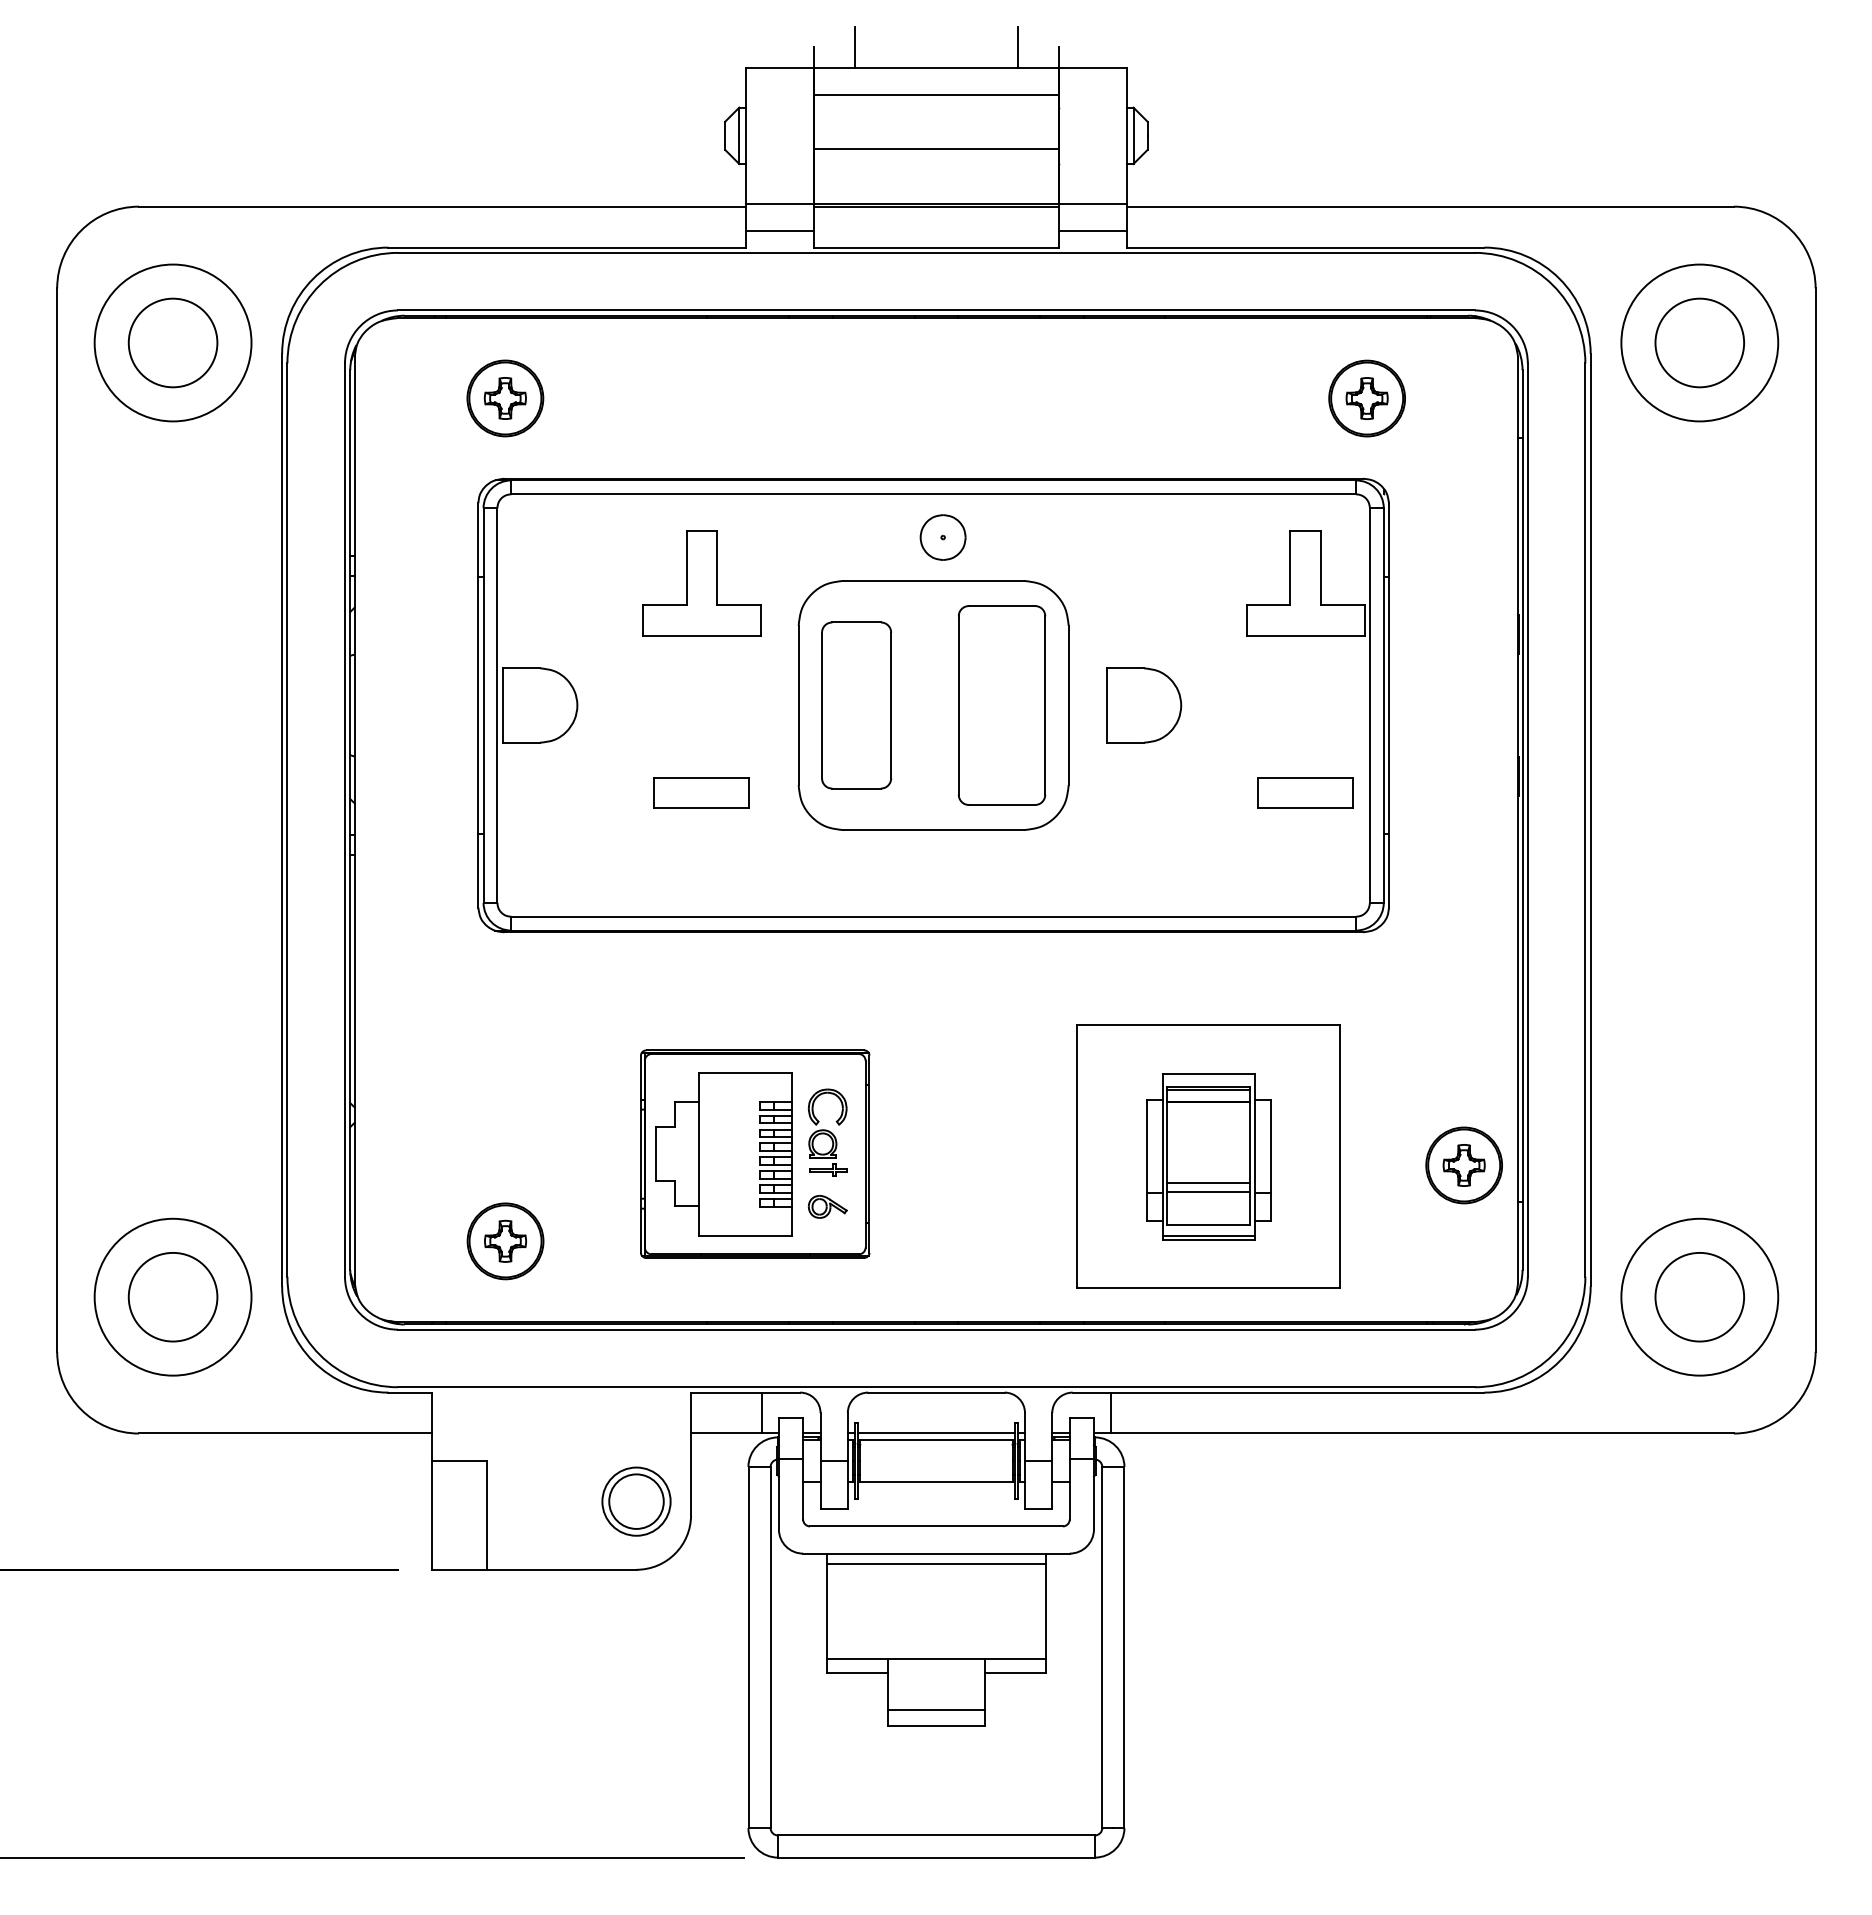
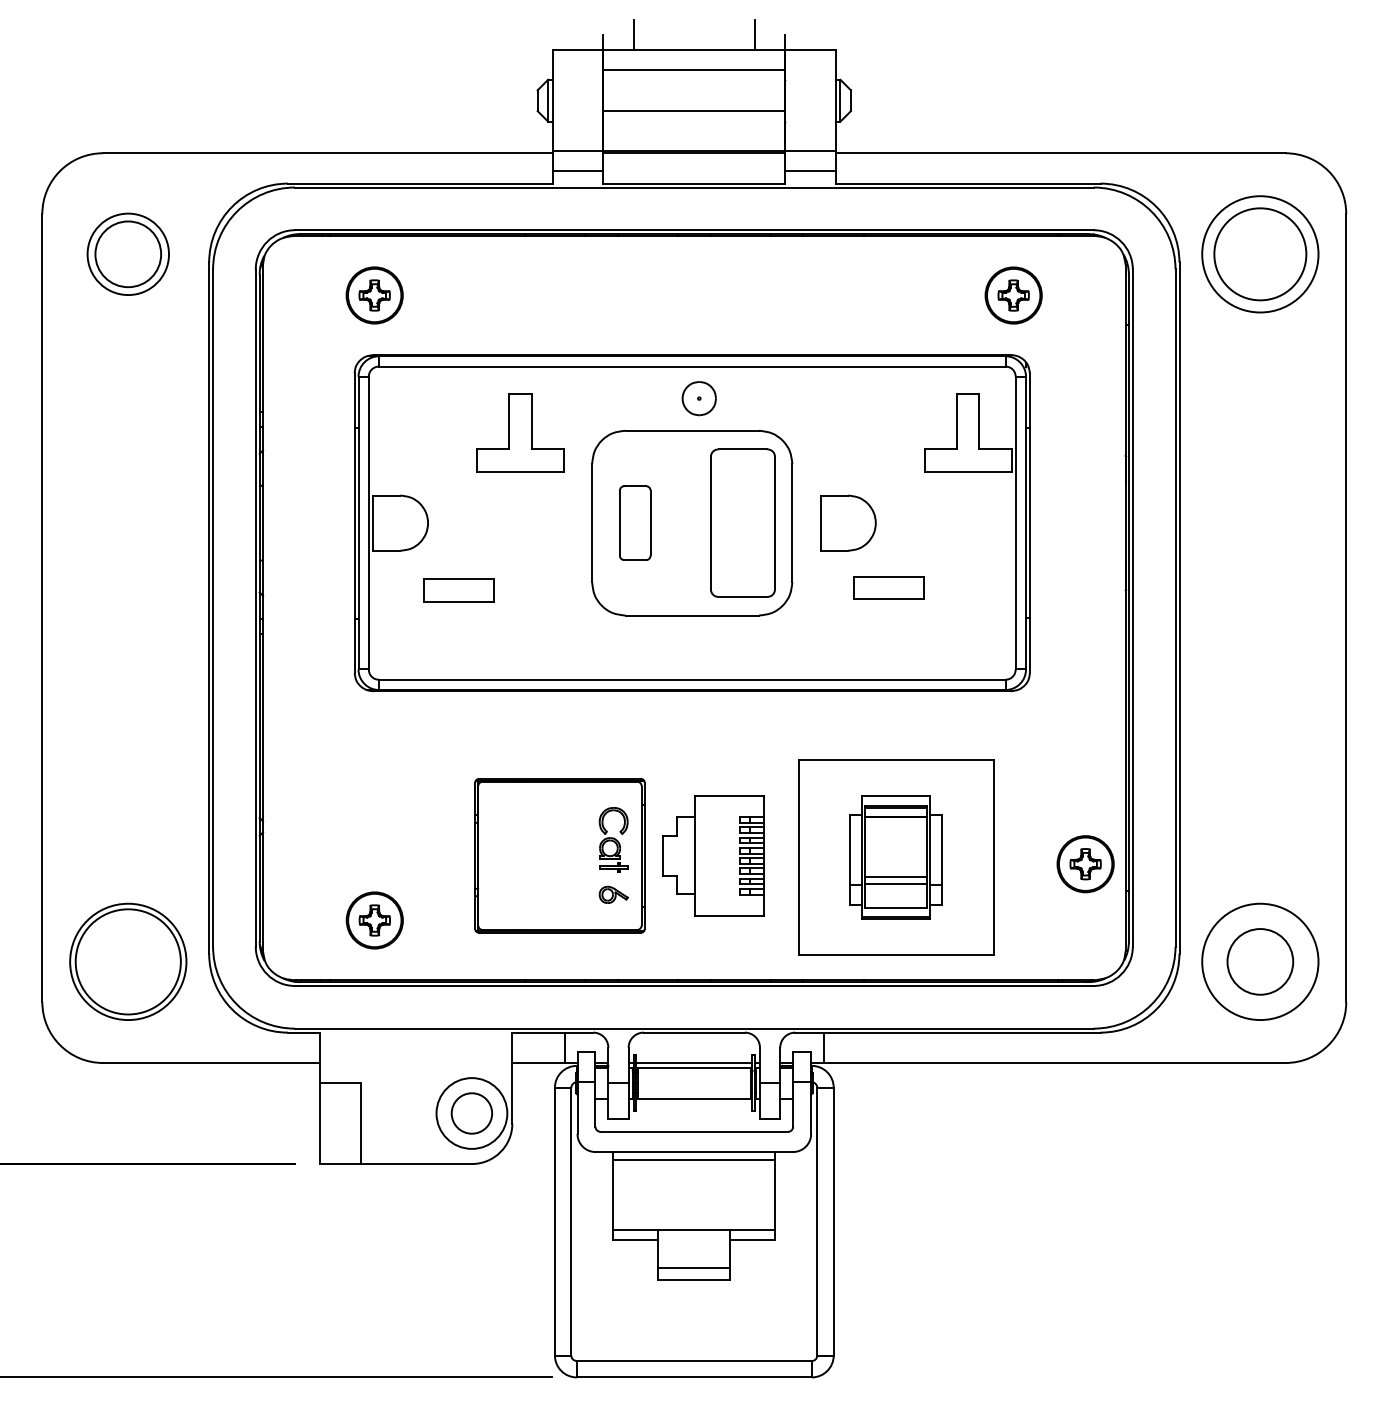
circle: (172, 342) -> (127, 253), size x0.7
circle: (1699, 342) -> (1260, 253), size x1.4
part: (856, 705) -> (635, 523), size x0.6
part: (701, 792) -> (458, 589), moved
part: (1305, 792) -> (888, 587), moved
part: (723, 1154) -> (712, 856), moved
circle: (172, 1296) -> (127, 961), size x1.6
circle: (636, 1501) -> (471, 1113), size x1.4

